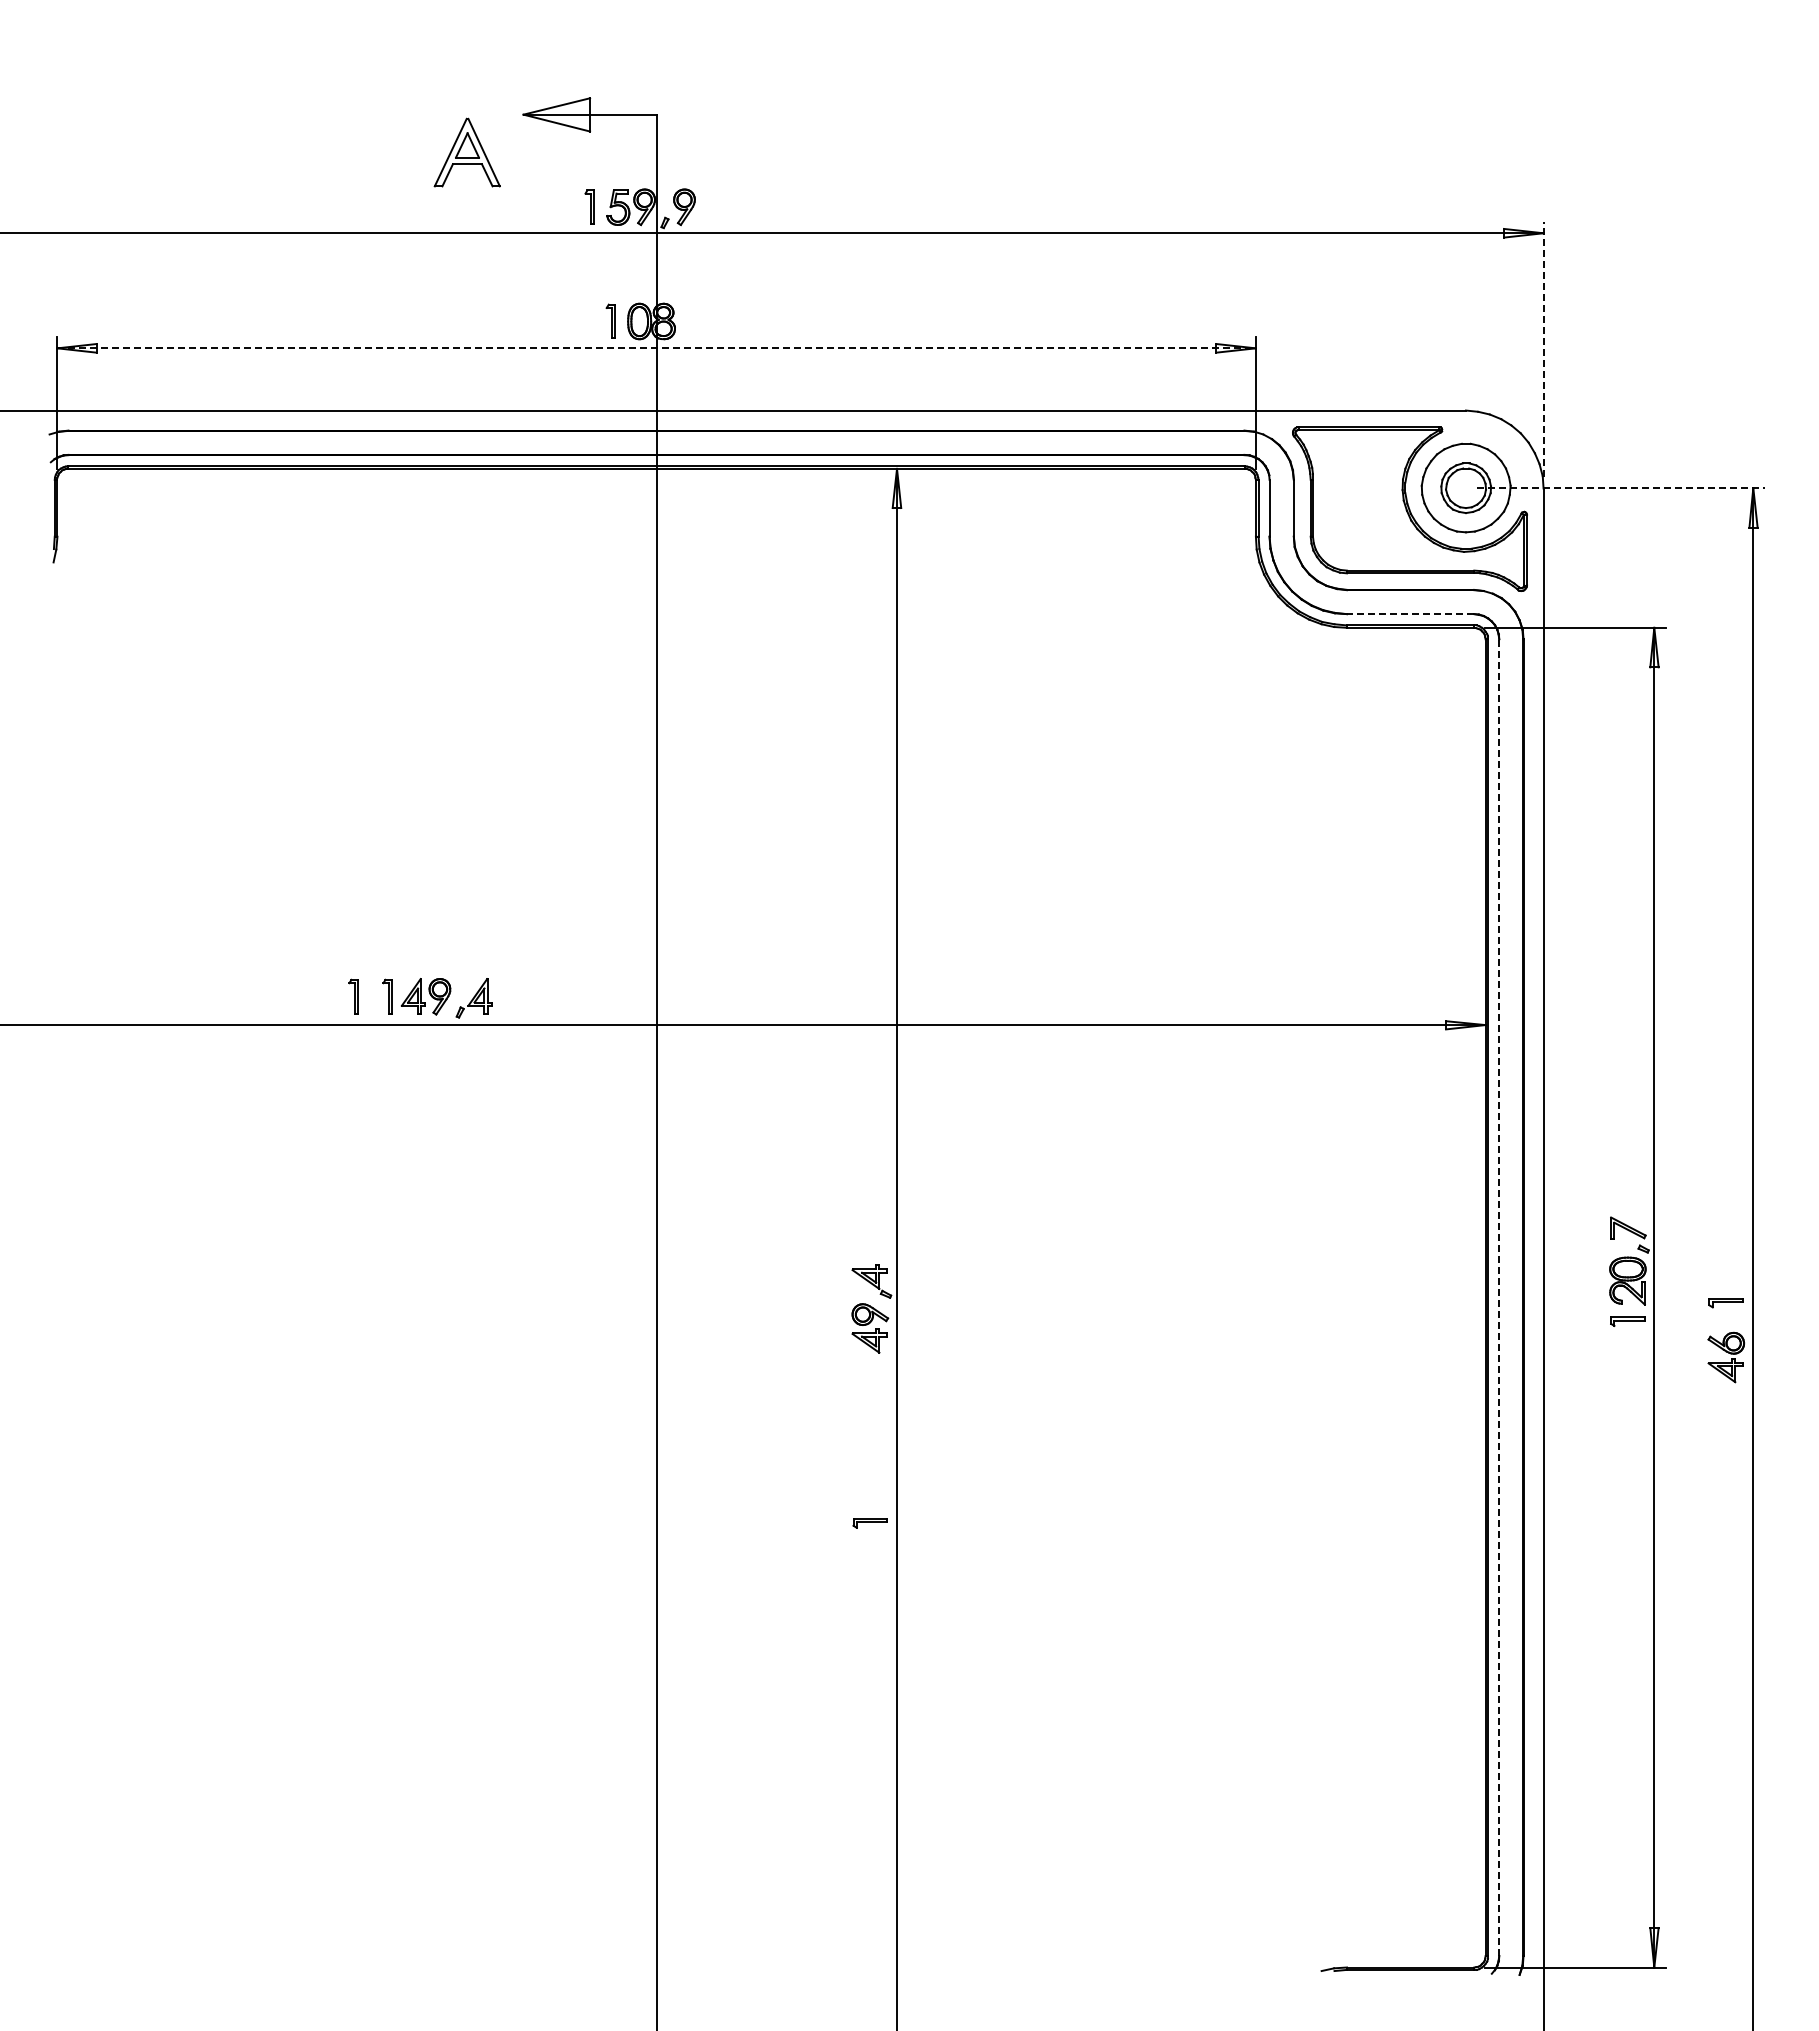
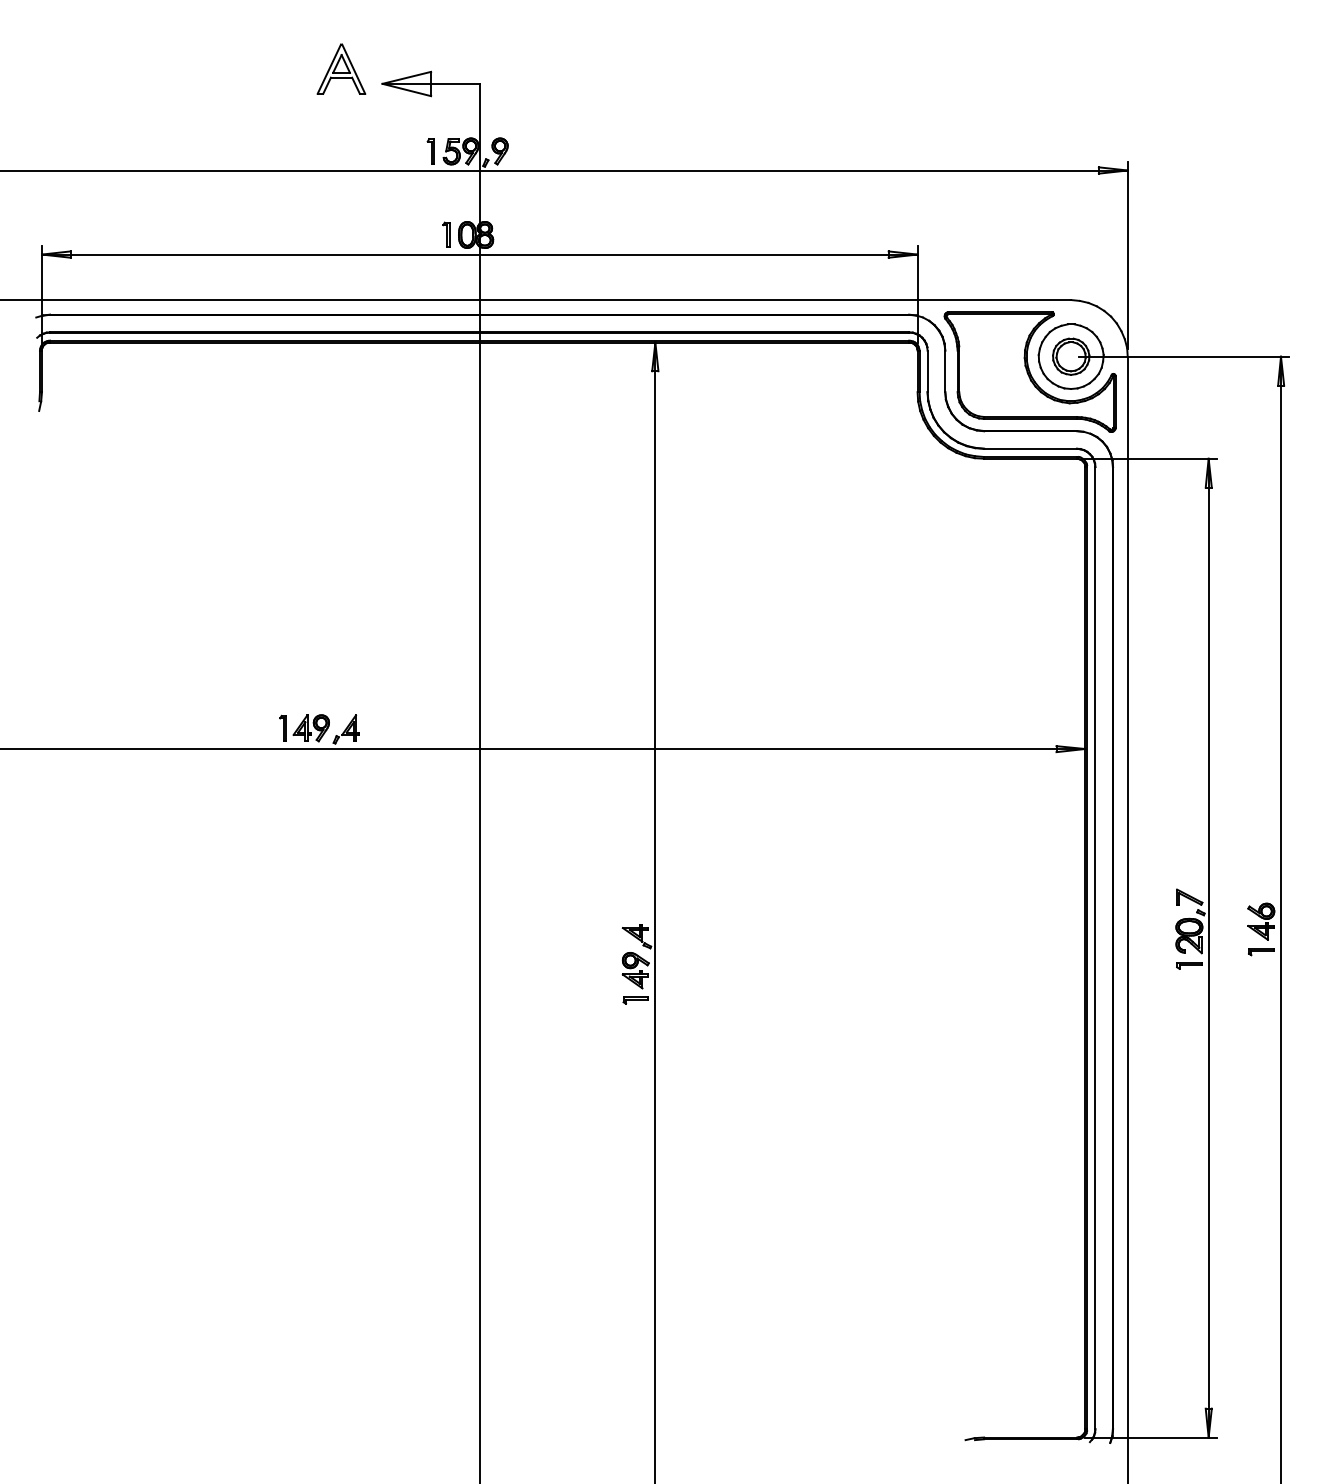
part: (466, 152) -> (340, 69), moved
line: (657, 348) -> (480, 254), dashed -> solid
line: (1543, 349) -> (1127, 255), dashed -> solid
line: (1621, 488) -> (1184, 356), dashed -> solid
line: (1410, 614) -> (1030, 449), dashed -> solid
part: (353, 996) -> (258, 728), removed
line: (1499, 1297) -> (1095, 948), dashed -> solid
part: (1725, 1357) -> (1260, 921), moved
part: (869, 1523) -> (635, 1000), moved

